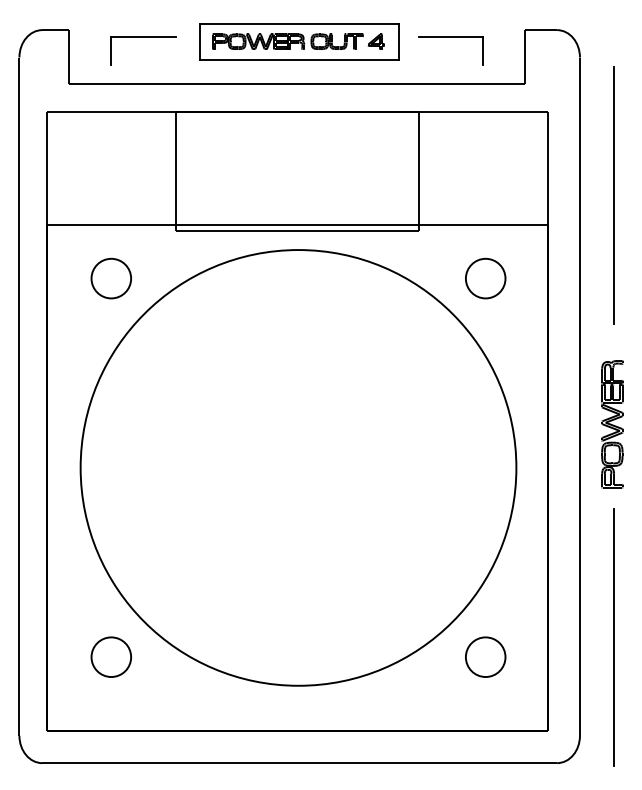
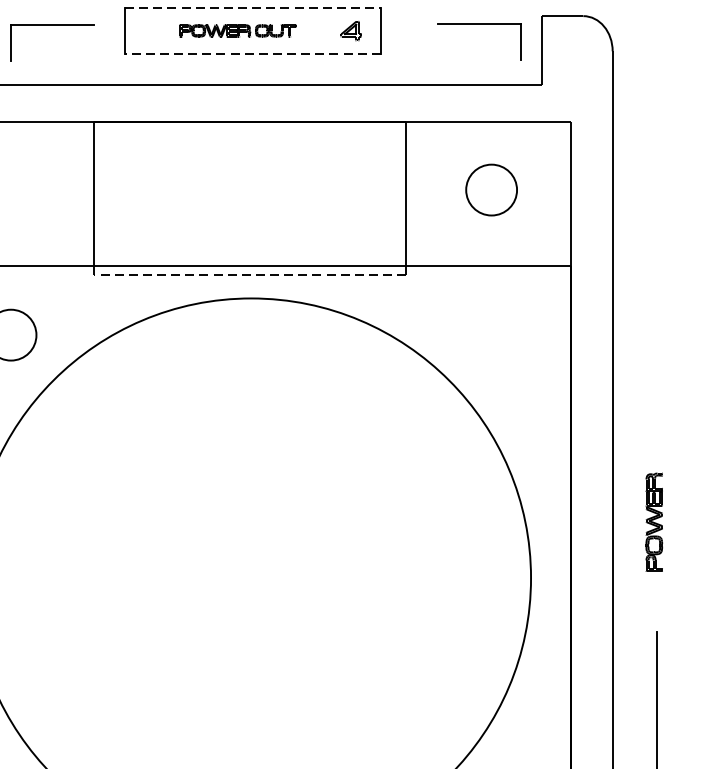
line: (299, 23) -> (252, 7), solid -> dashed
part: (450, 37) -> (478, 24), moved
part: (287, 41) -> (237, 30), size x0.6
line: (299, 59) -> (252, 53), solid -> dashed
line: (614, 194) -> (656, 227), removed
line: (297, 231) -> (250, 274), solid -> dashed
part: (485, 278) -> (491, 189), moved
part: (612, 424) -> (654, 522), size x0.6

